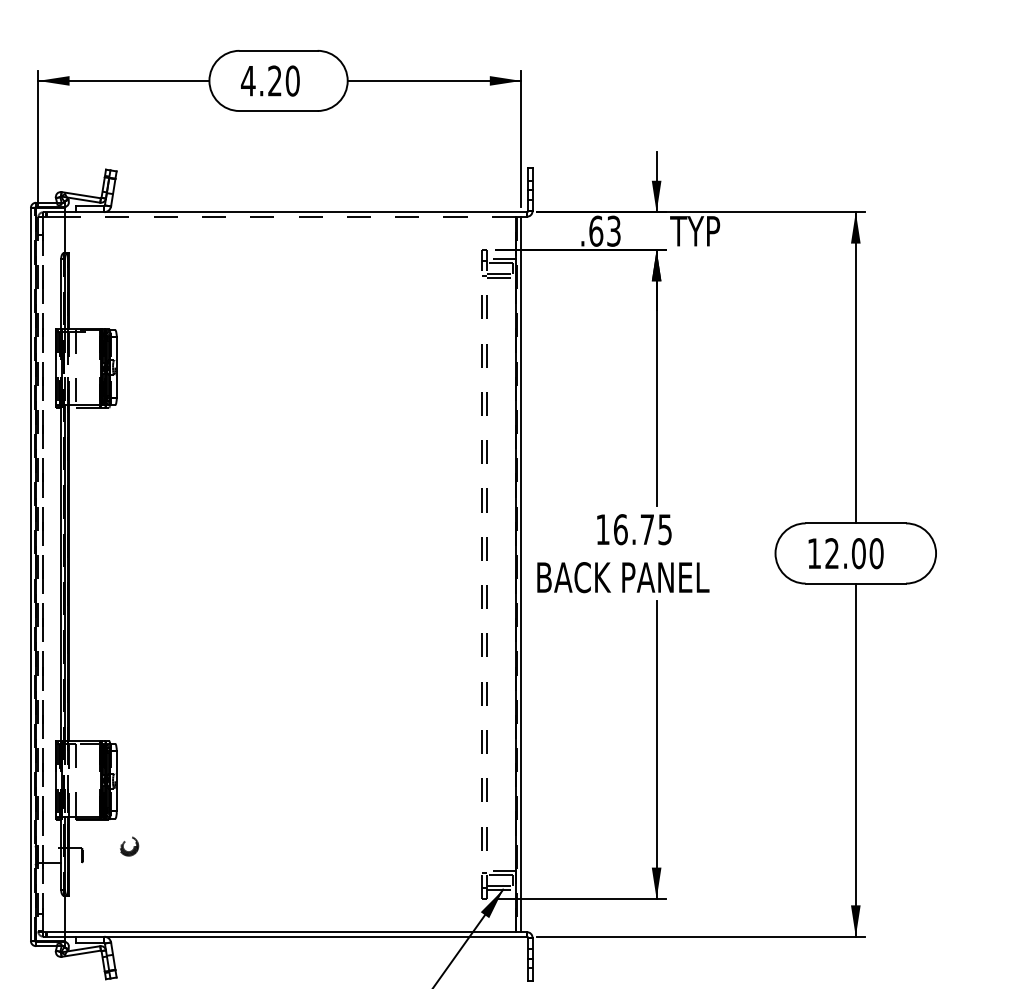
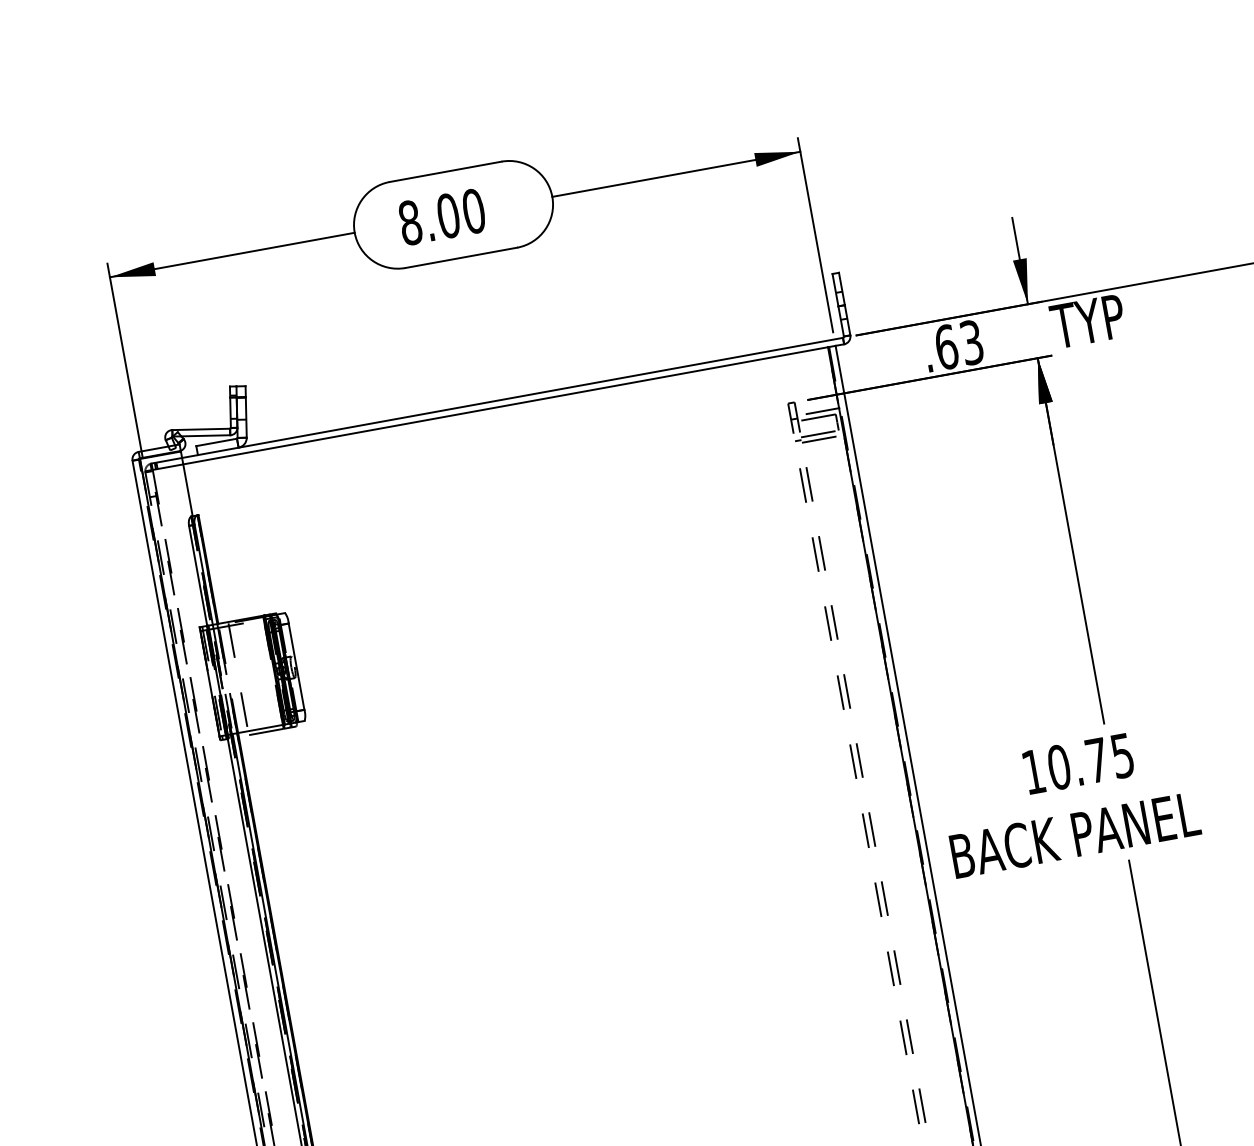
text: (261, 80) -> (429, 218), 4.20 -> 8.00
line: (290, 216) -> (505, 405), dashed -> solid
text: (620, 529) -> (1058, 767), 16.75 -> 10.75

